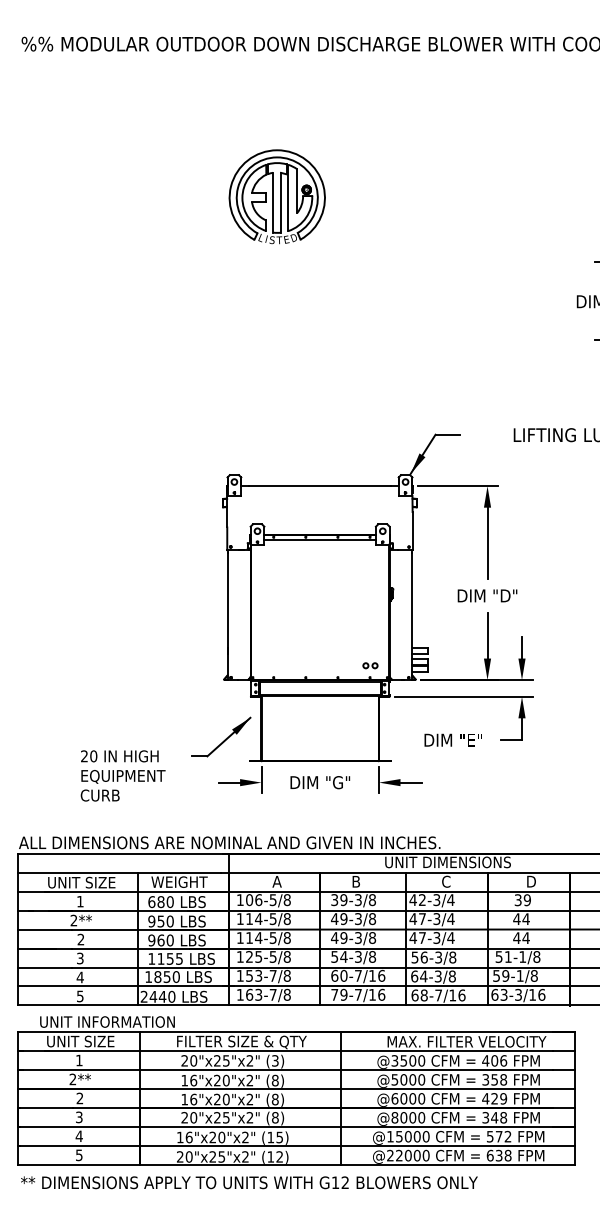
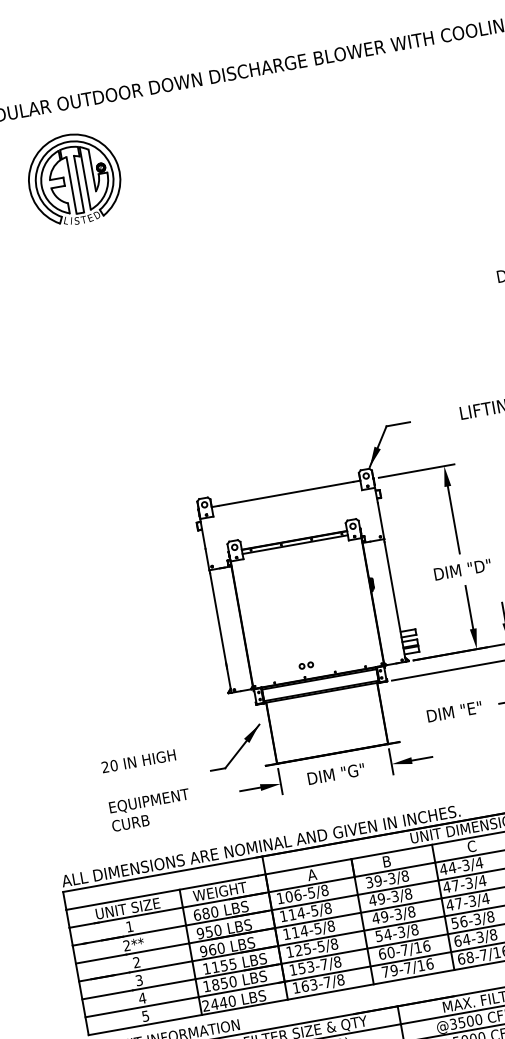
part: (276, 196) -> (73, 179), moved
part: (370, 665) -> (306, 665), moved
text: (119, 756) -> (138, 761), moved
text: (422, 899) -> (452, 867), 42-3/4 -> 44-3/4

